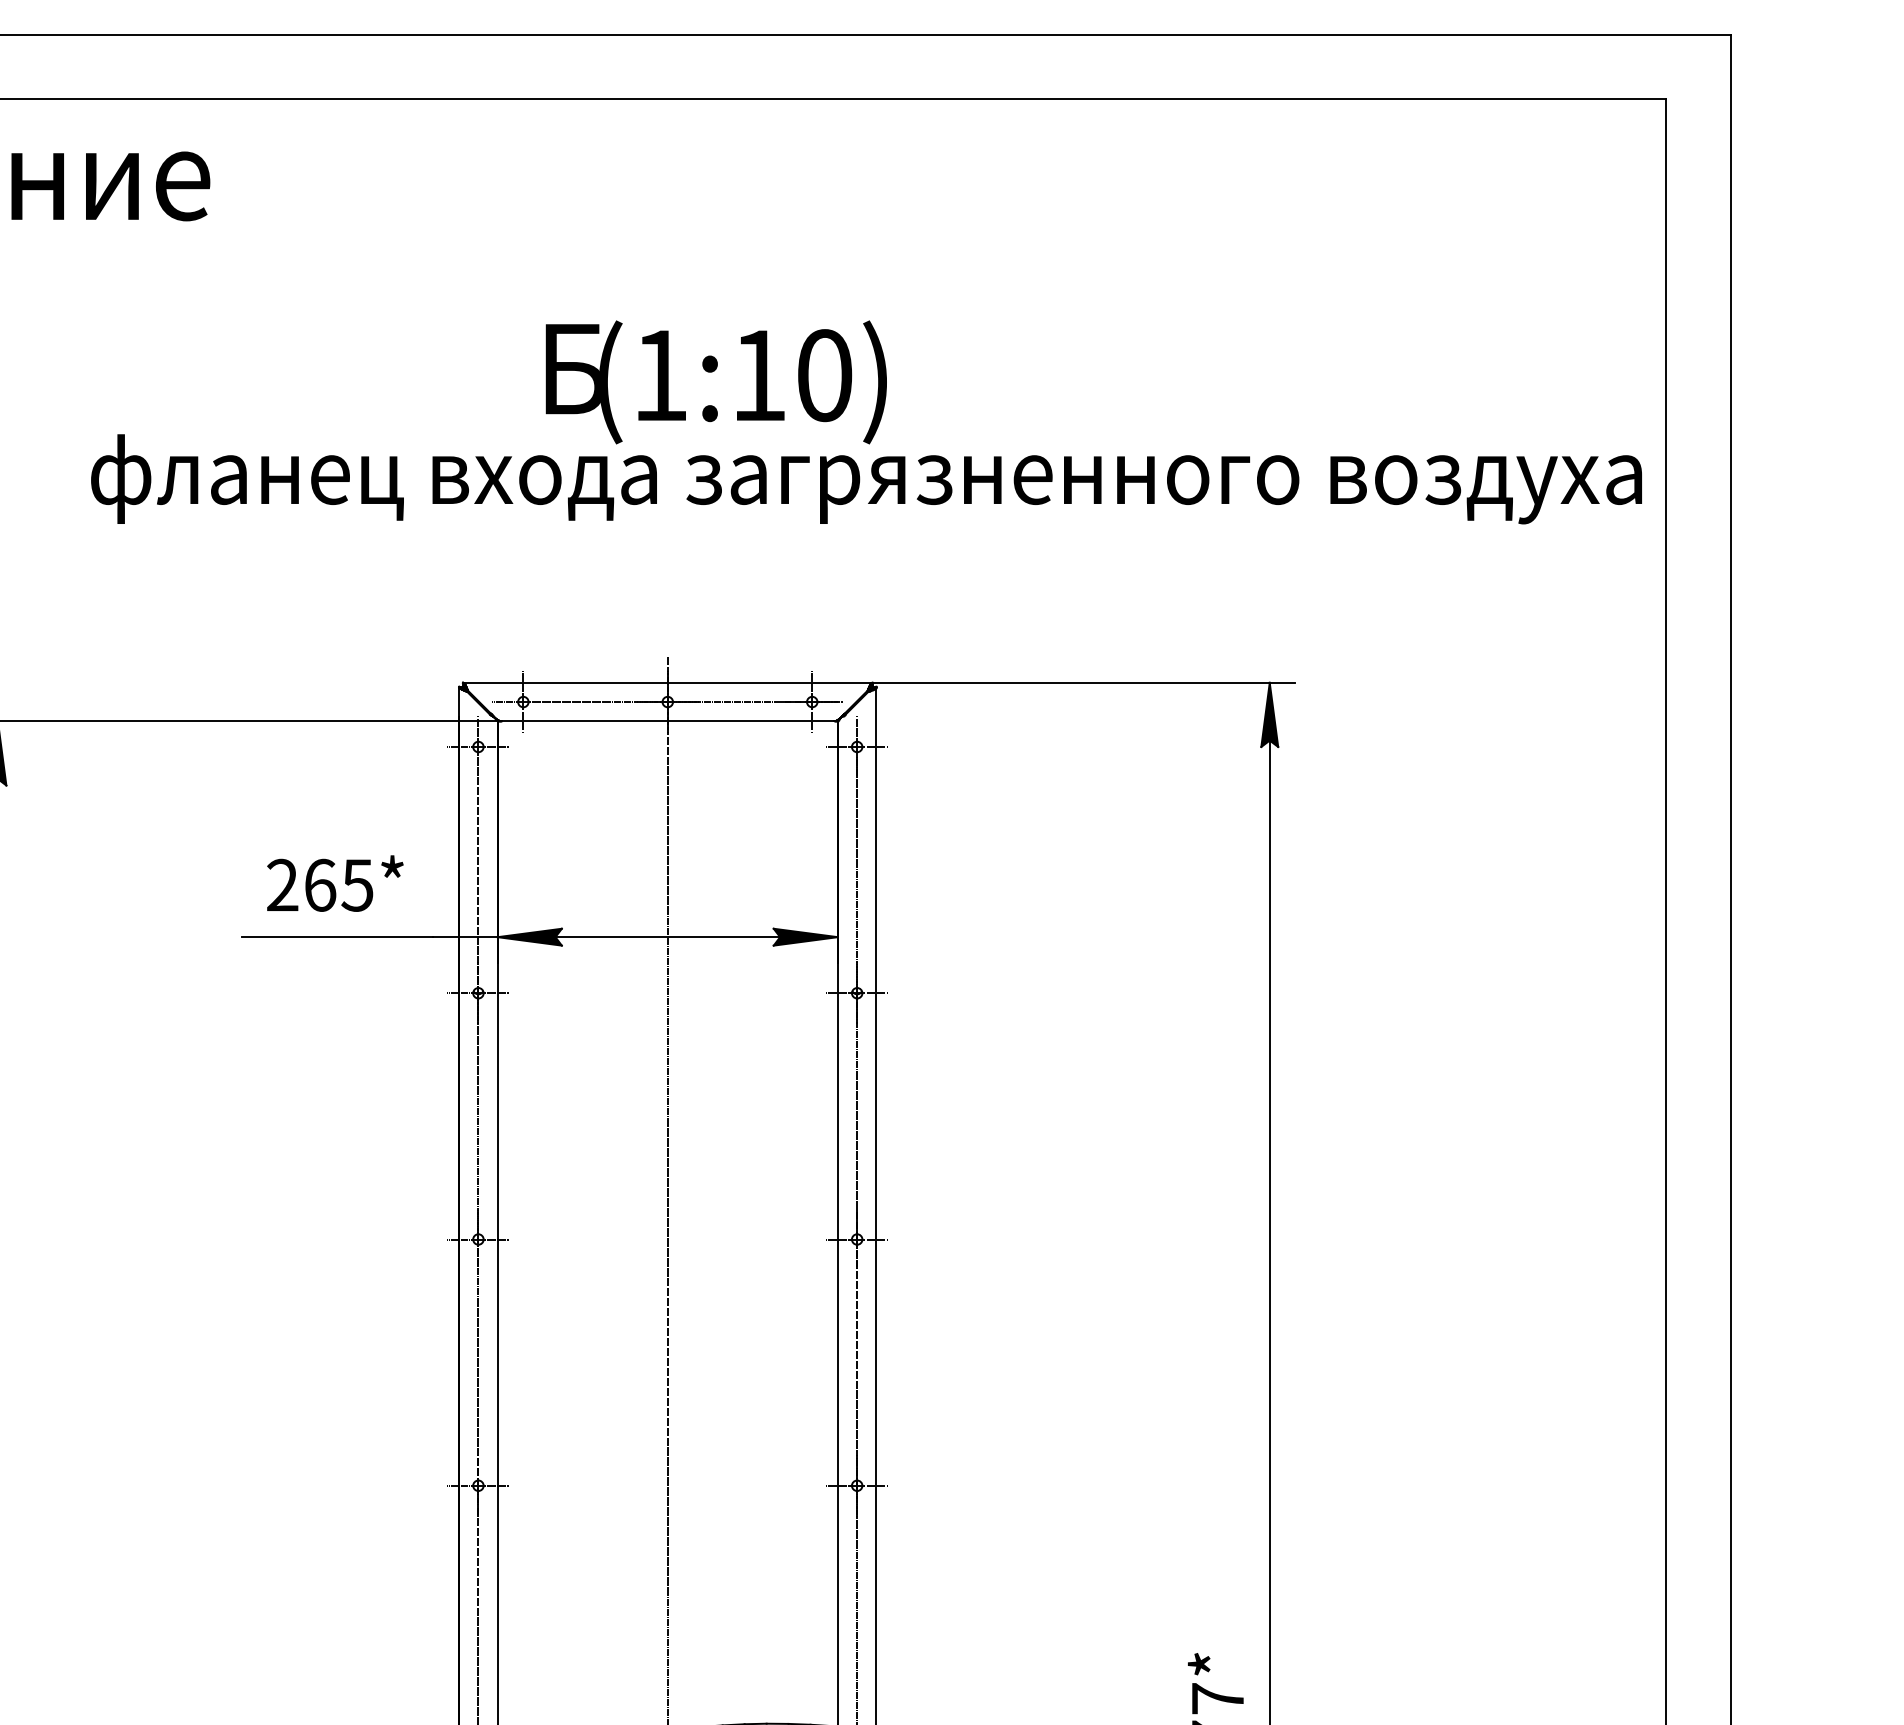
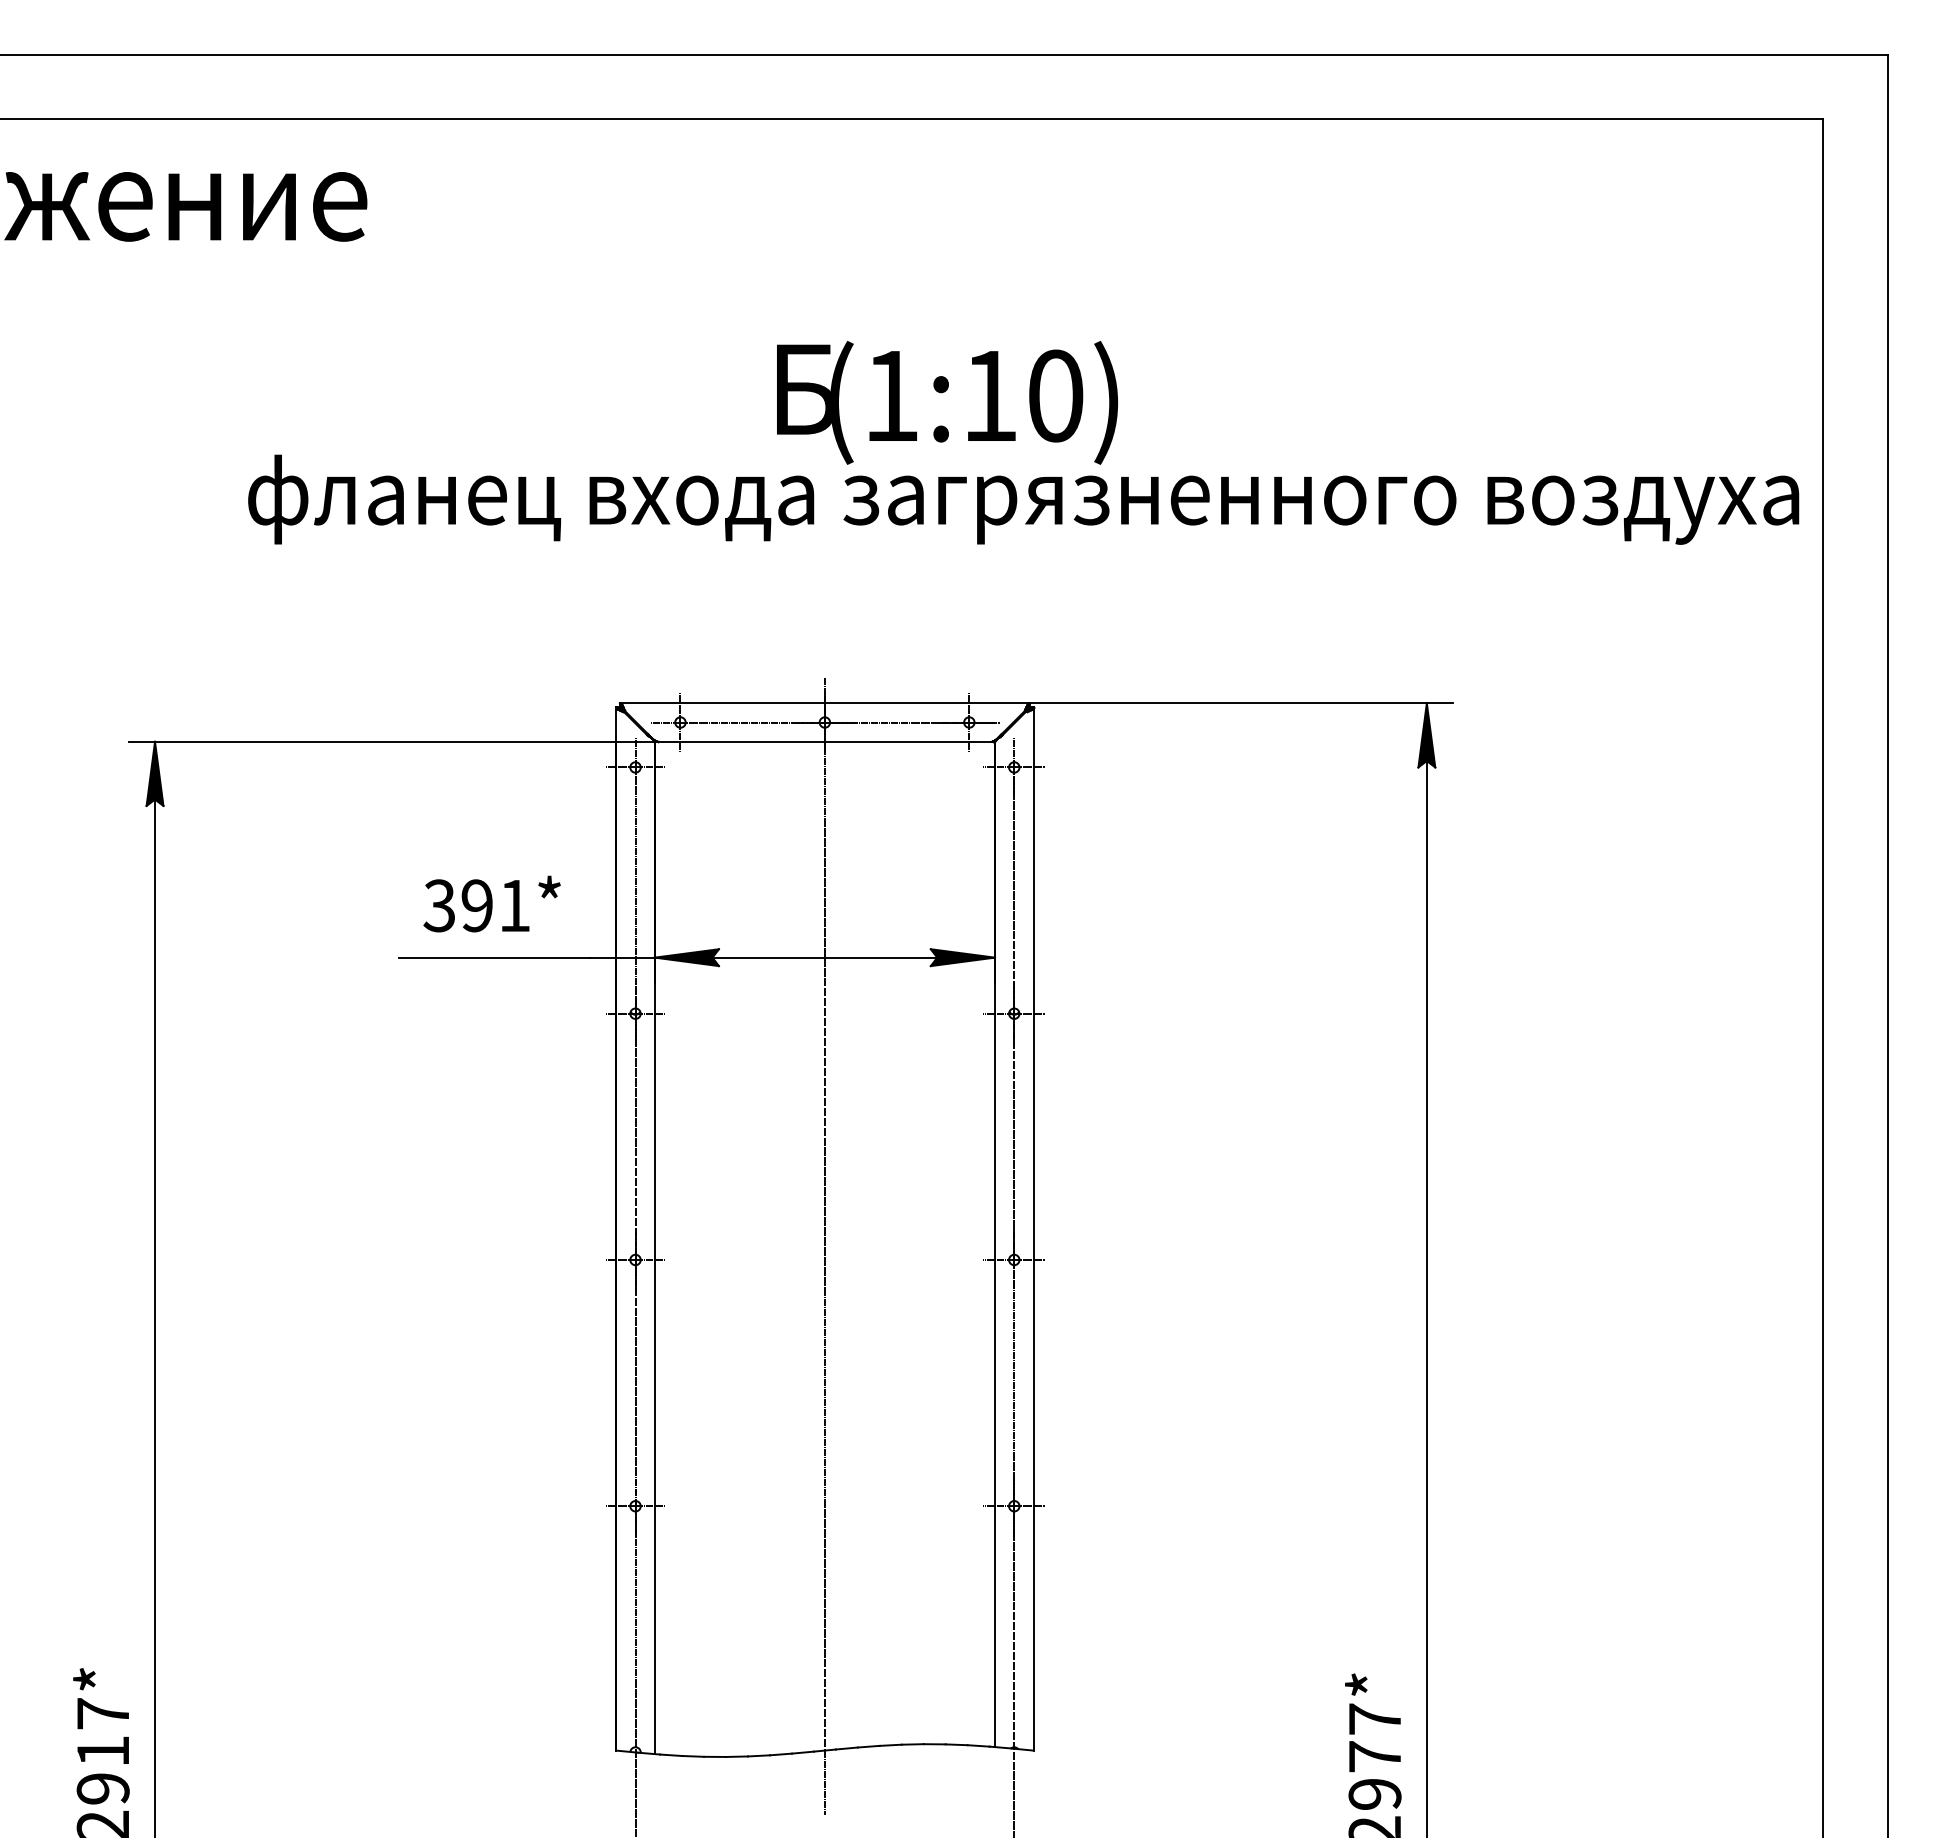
text: (716, 382) -> (947, 402), moved
text: (319, 885) -> (476, 905), 265* -> 391*

